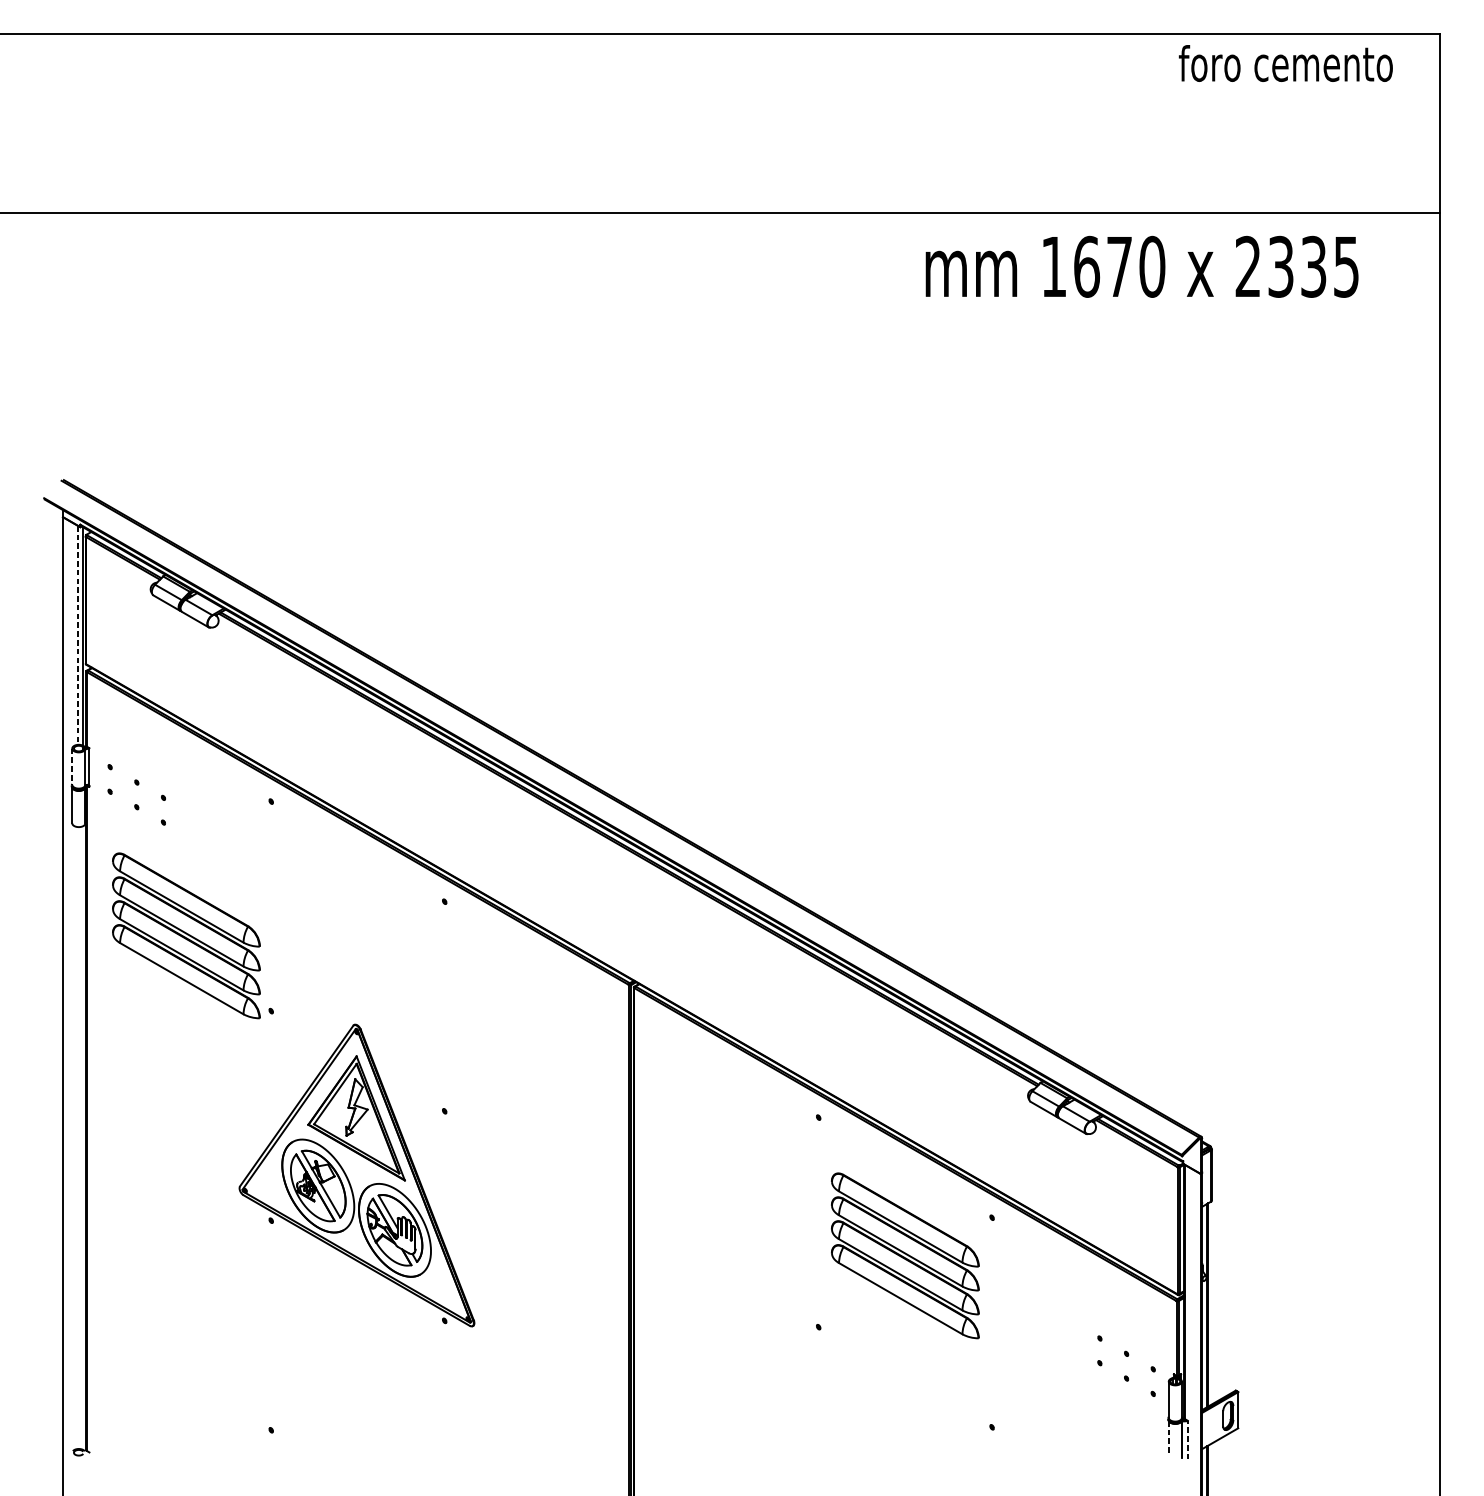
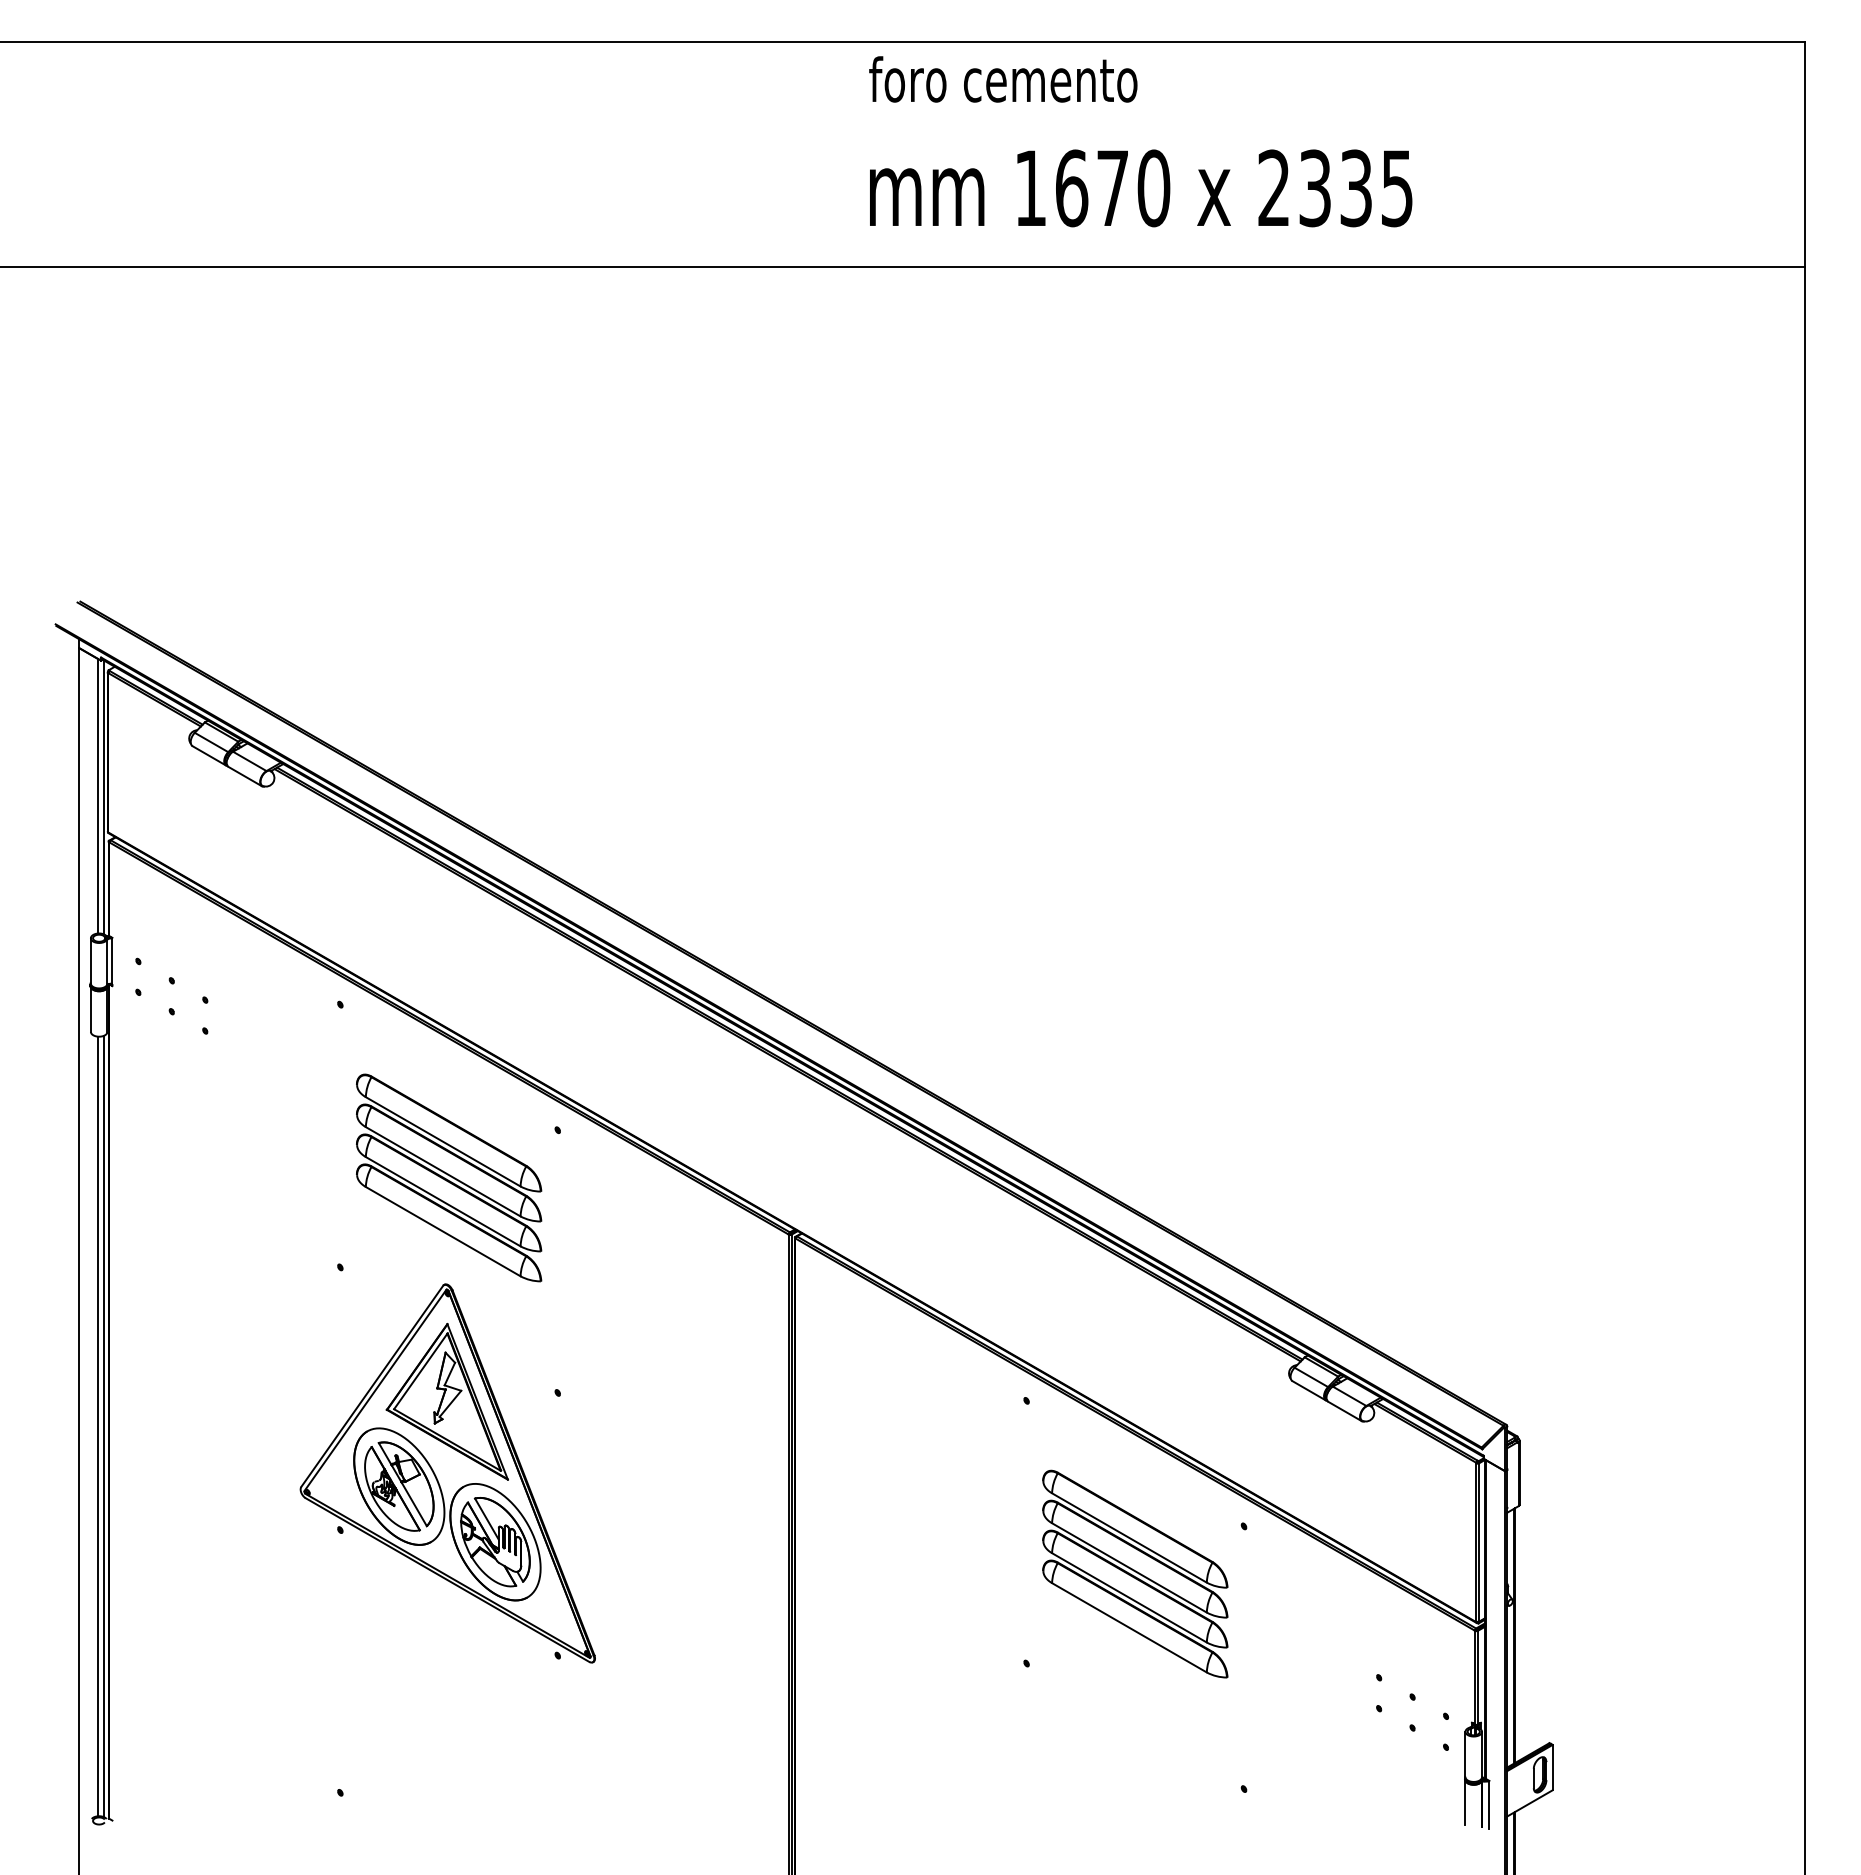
text: (1286, 63) -> (1003, 79), moved
text: (1142, 266) -> (1141, 188), moved
line: (78, 635) -> (98, 796), dashed -> solid
line: (71, 766) -> (90, 960), dashed -> solid
part: (186, 935) -> (449, 1177), moved
line: (78, 1138) -> (98, 1426), added
line: (82, 1138) -> (103, 1426), added
line: (1168, 1438) -> (1465, 1803), dashed -> solid
line: (1187, 1439) -> (1489, 1804), dashed -> solid

